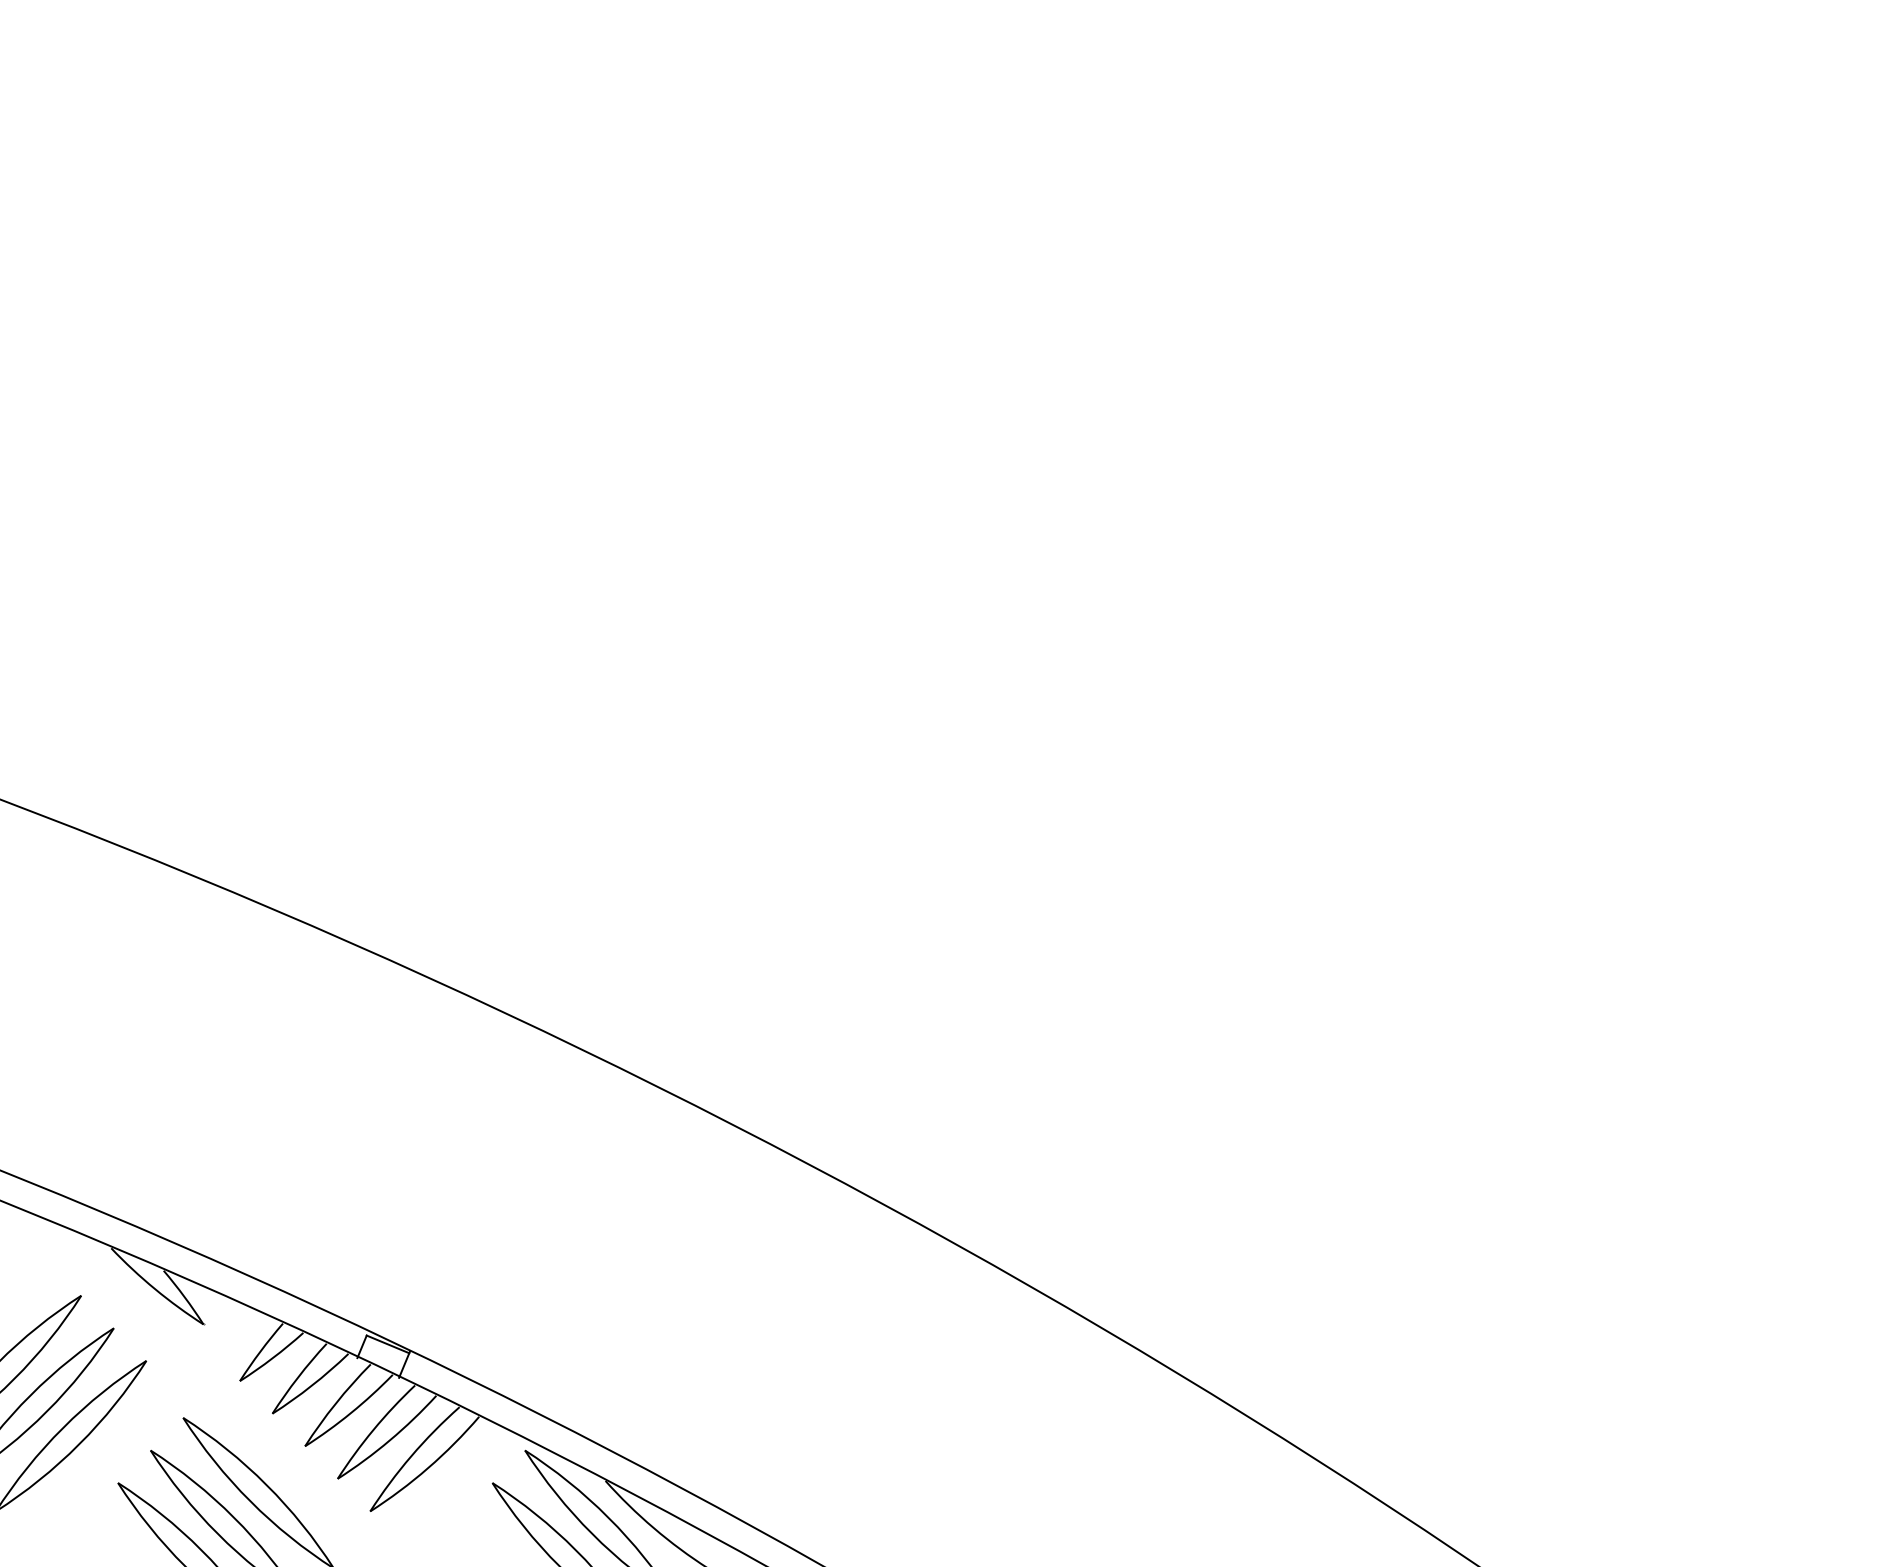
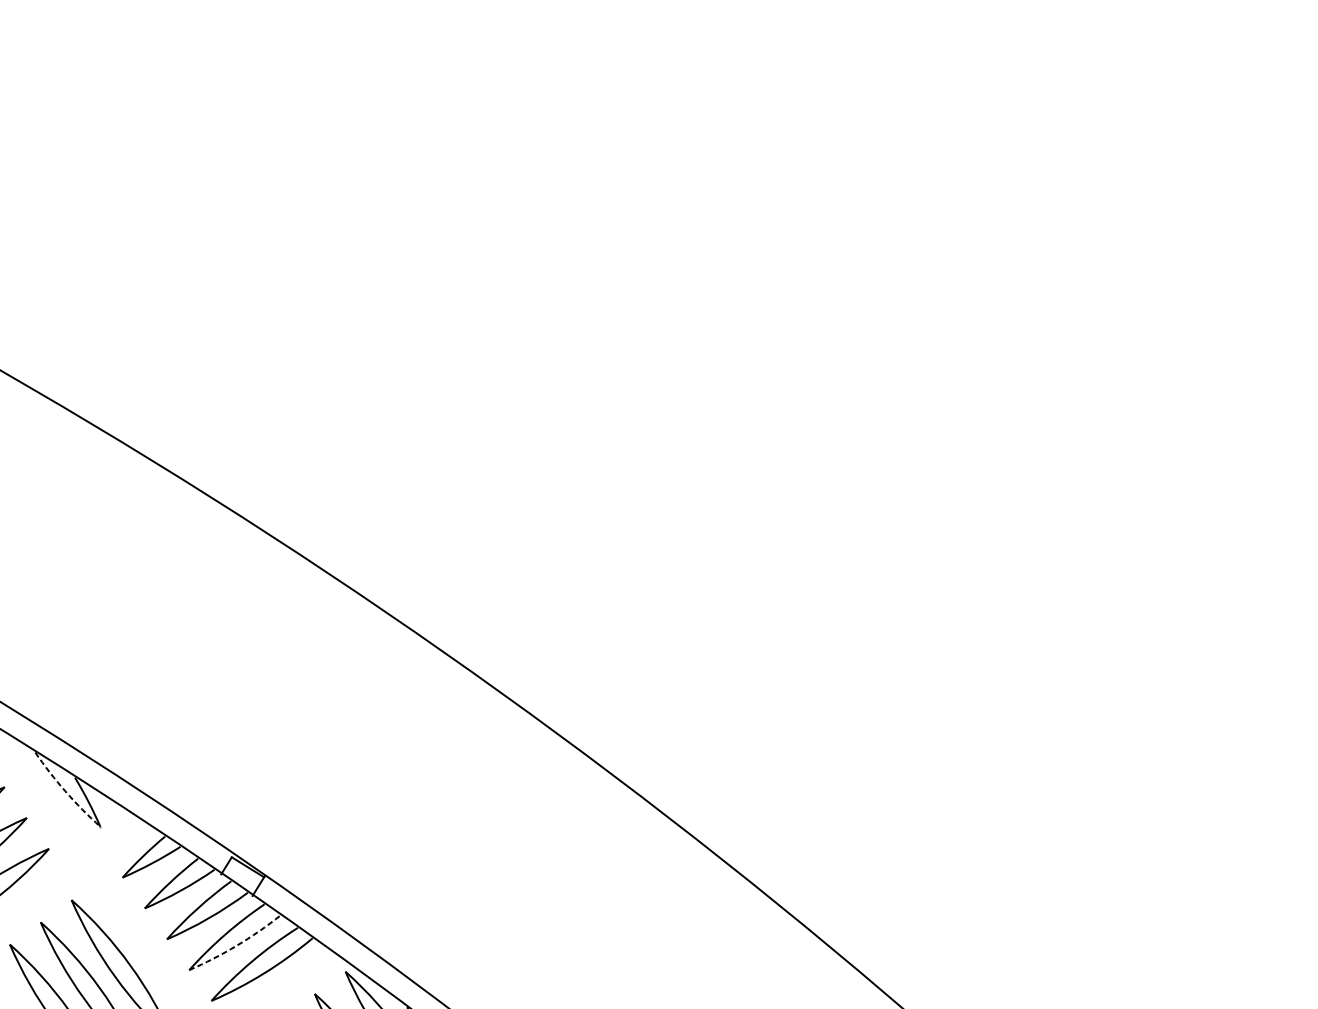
arc: (155, 1289) -> (65, 791), solid -> dashed
arc: (389, 1440) -> (236, 945), solid -> dashed

